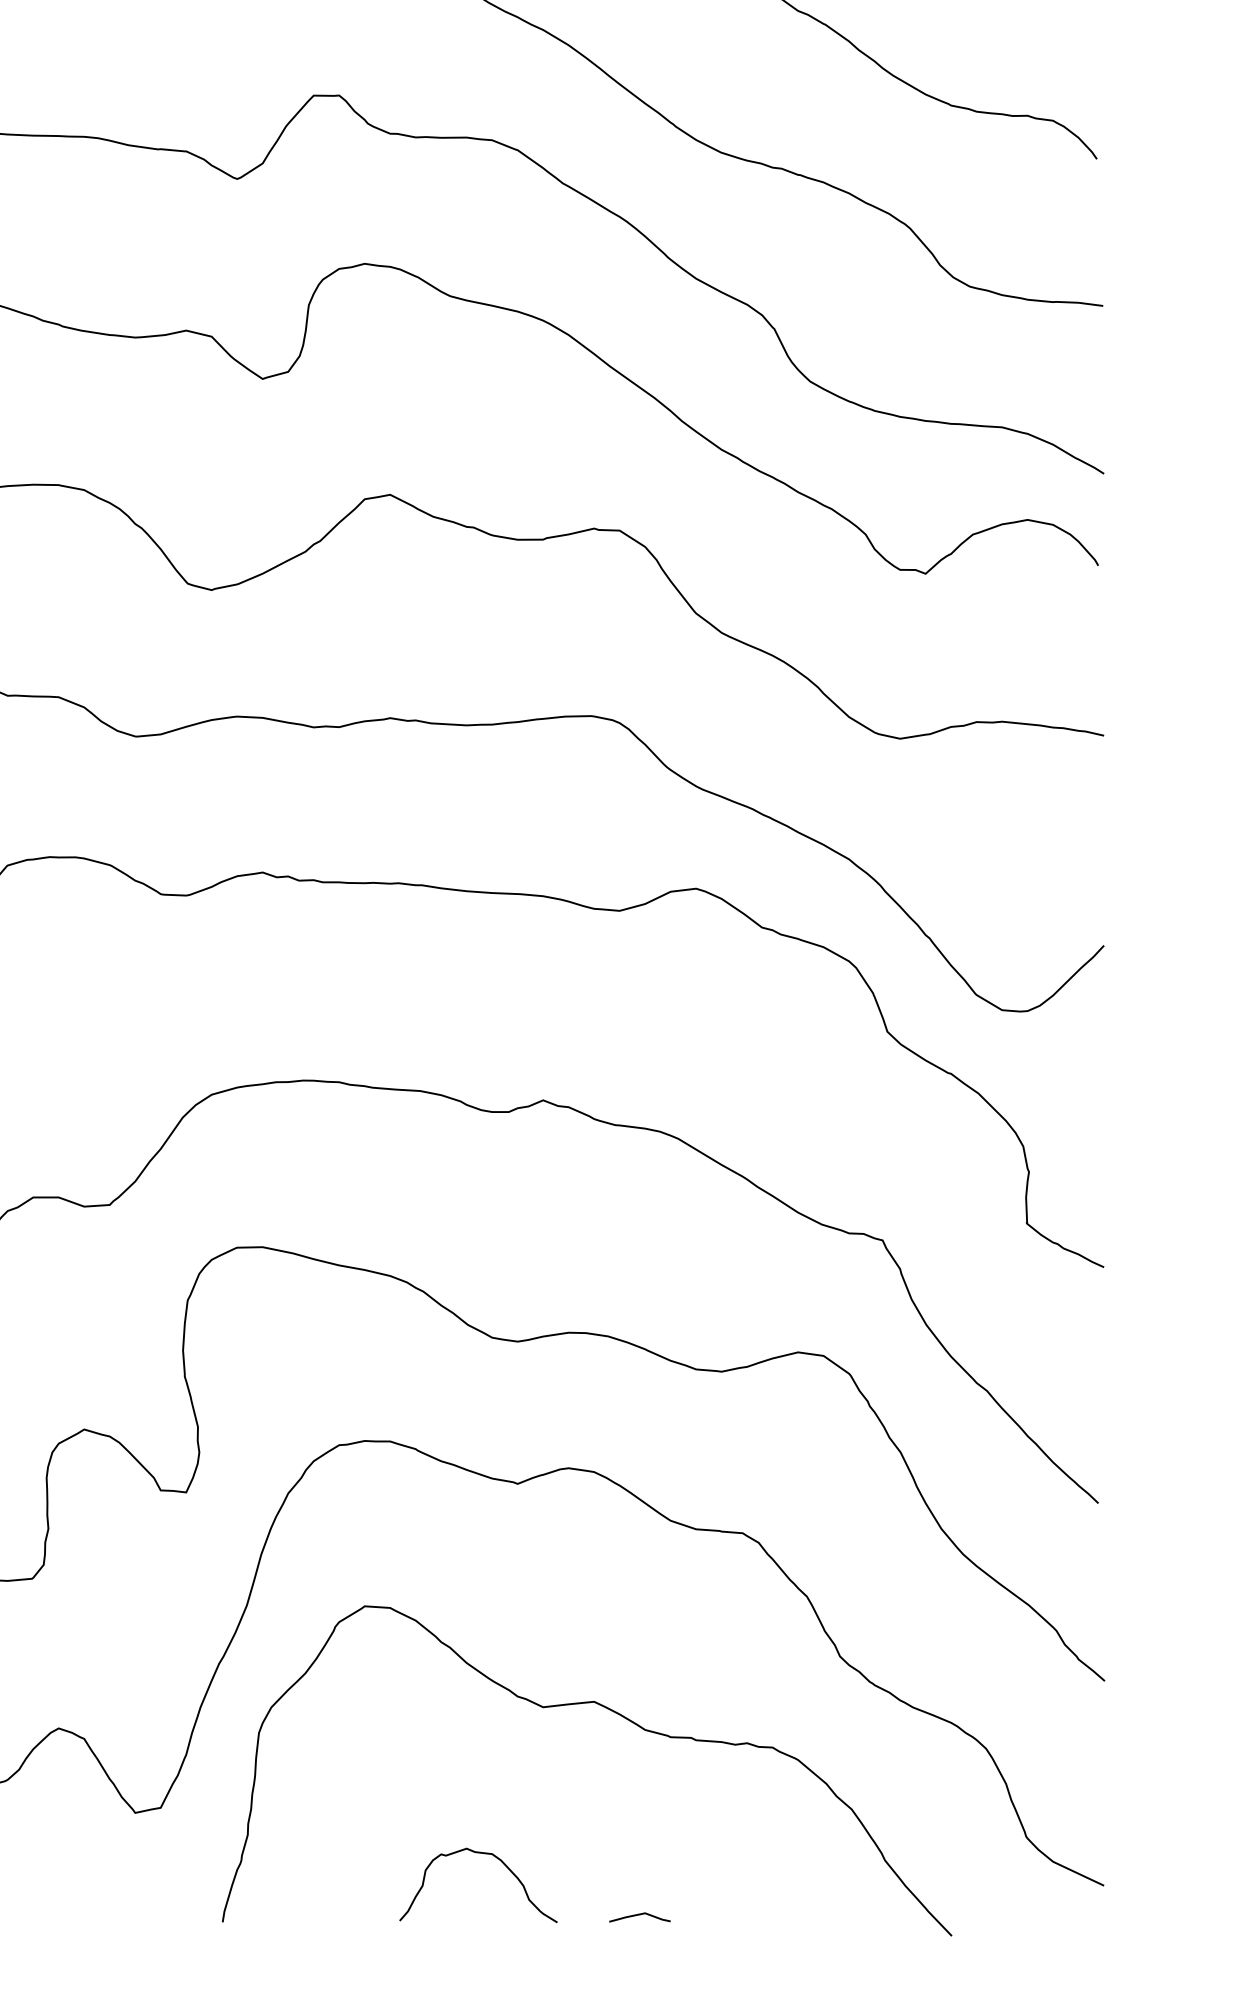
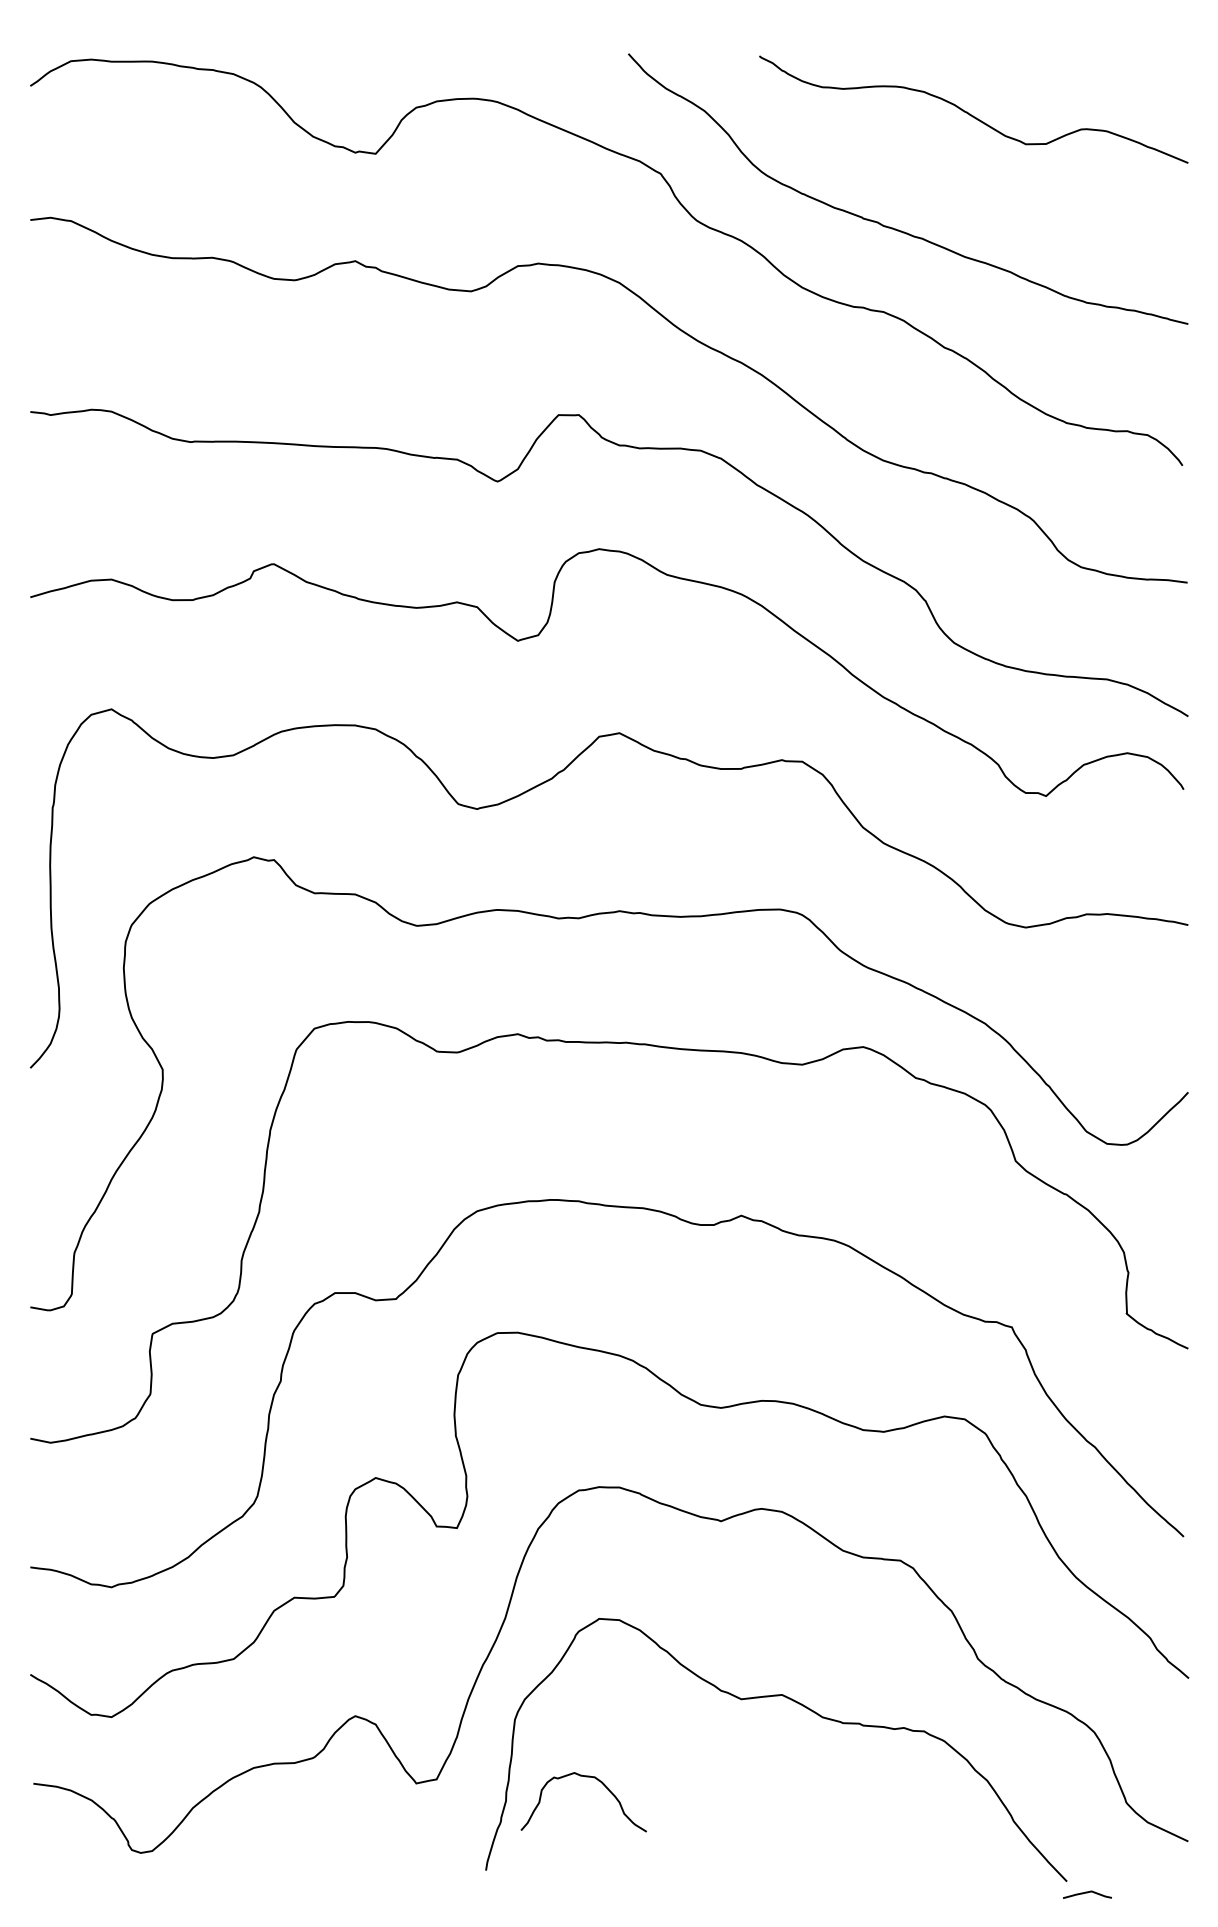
curve: (480, 1854) -> (585, 1777), moved
curve: (639, 1915) -> (1087, 1893), moved

